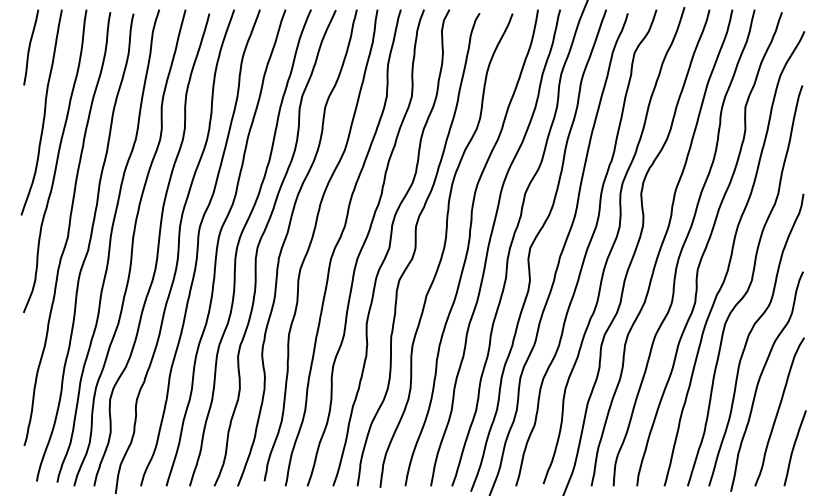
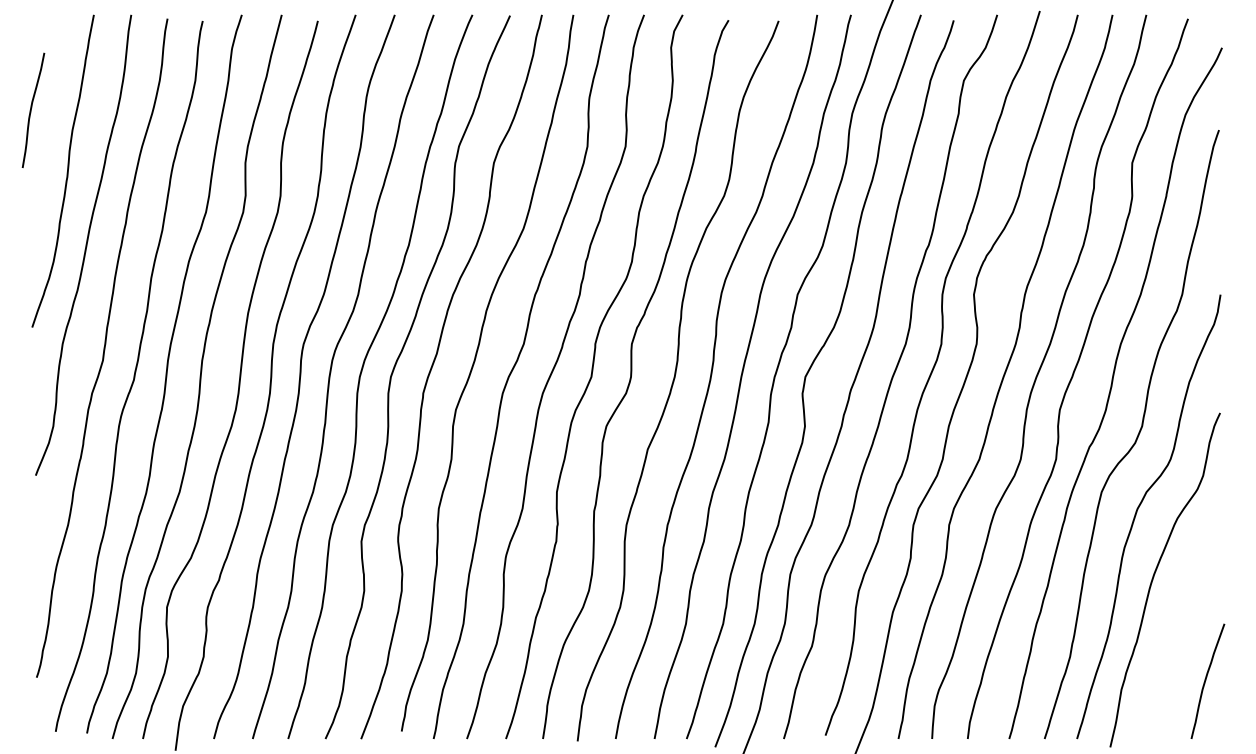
curve: (30, 47) -> (32, 110), moved
curve: (779, 410) -> (1184, 623), removed

